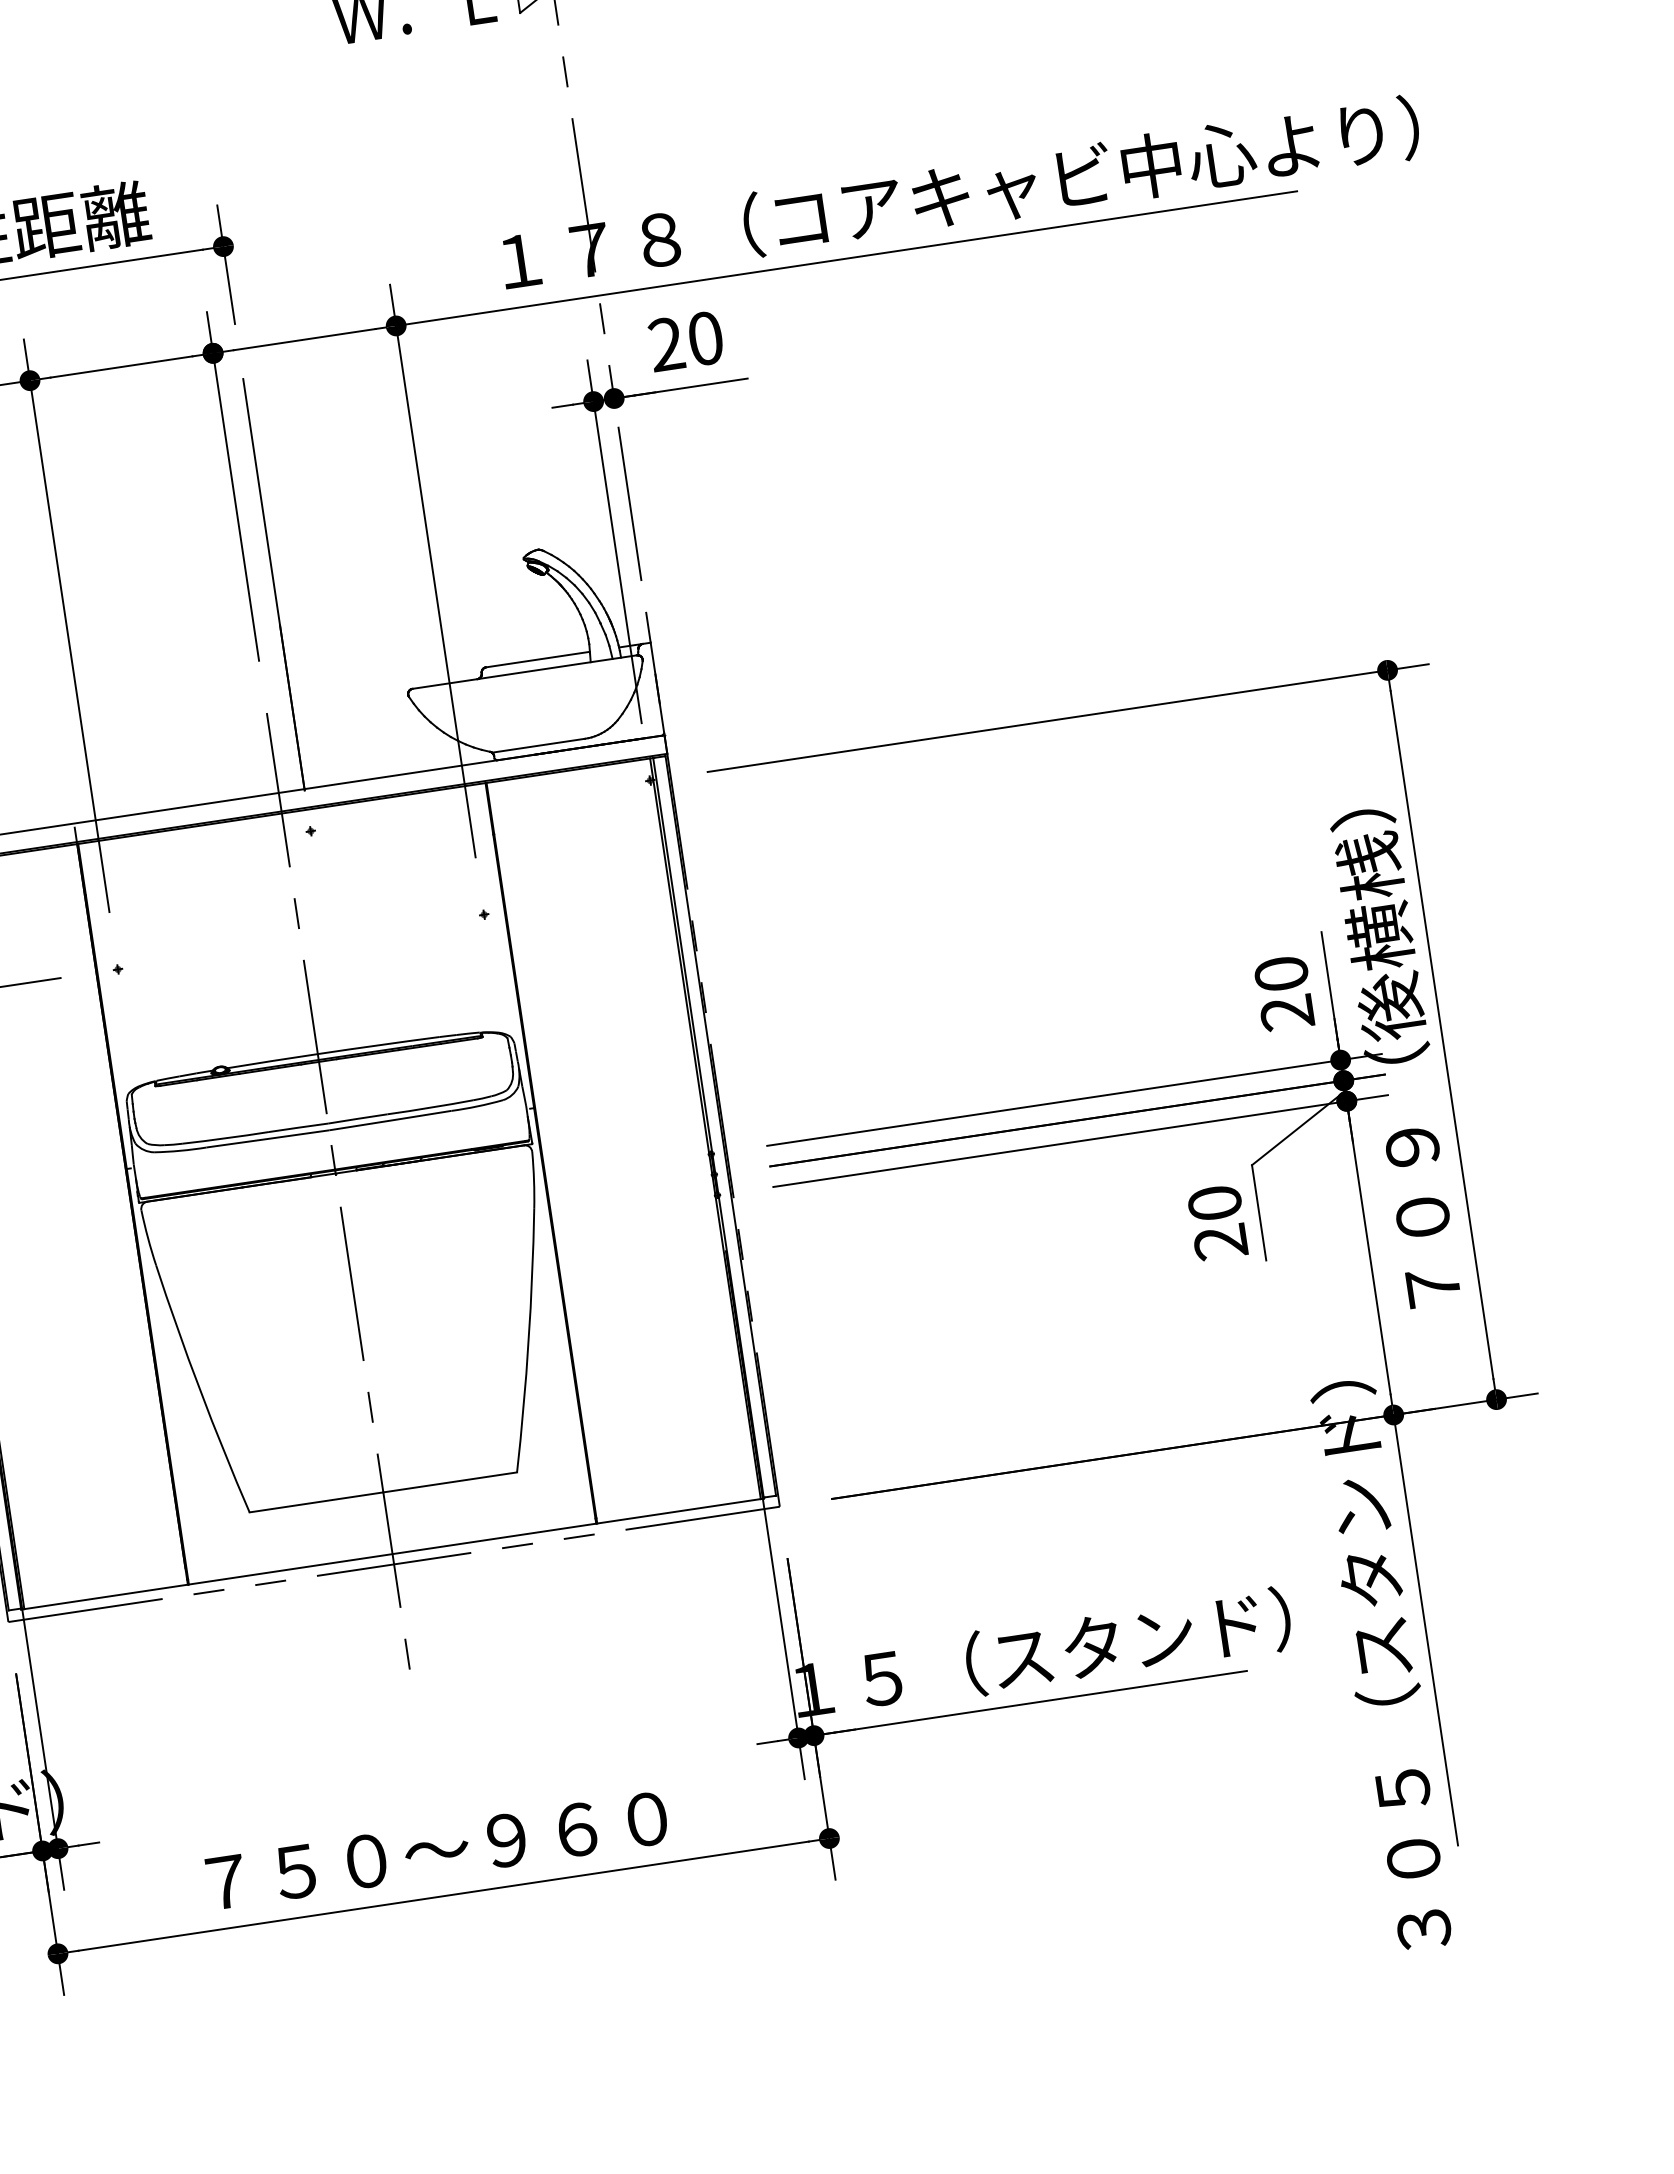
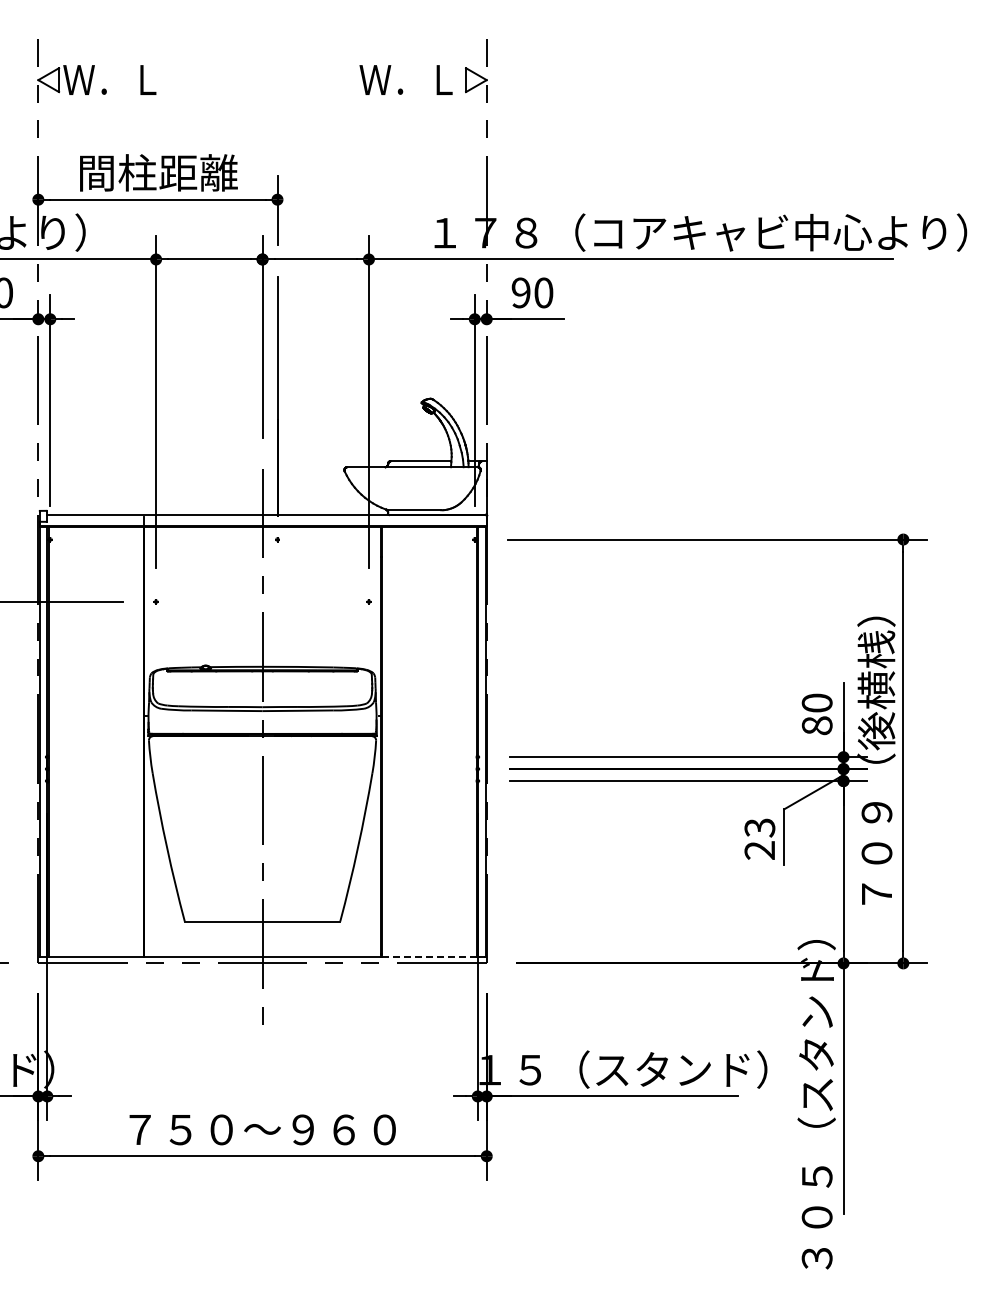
text: (665, 345) -> (520, 293), 20 -> 90
text: (1286, 1012) -> (816, 725), 20 -> 80
text: (1214, 1202) -> (759, 827), 20 -> 23
line: (679, 1511) -> (429, 957), solid -> dashed

